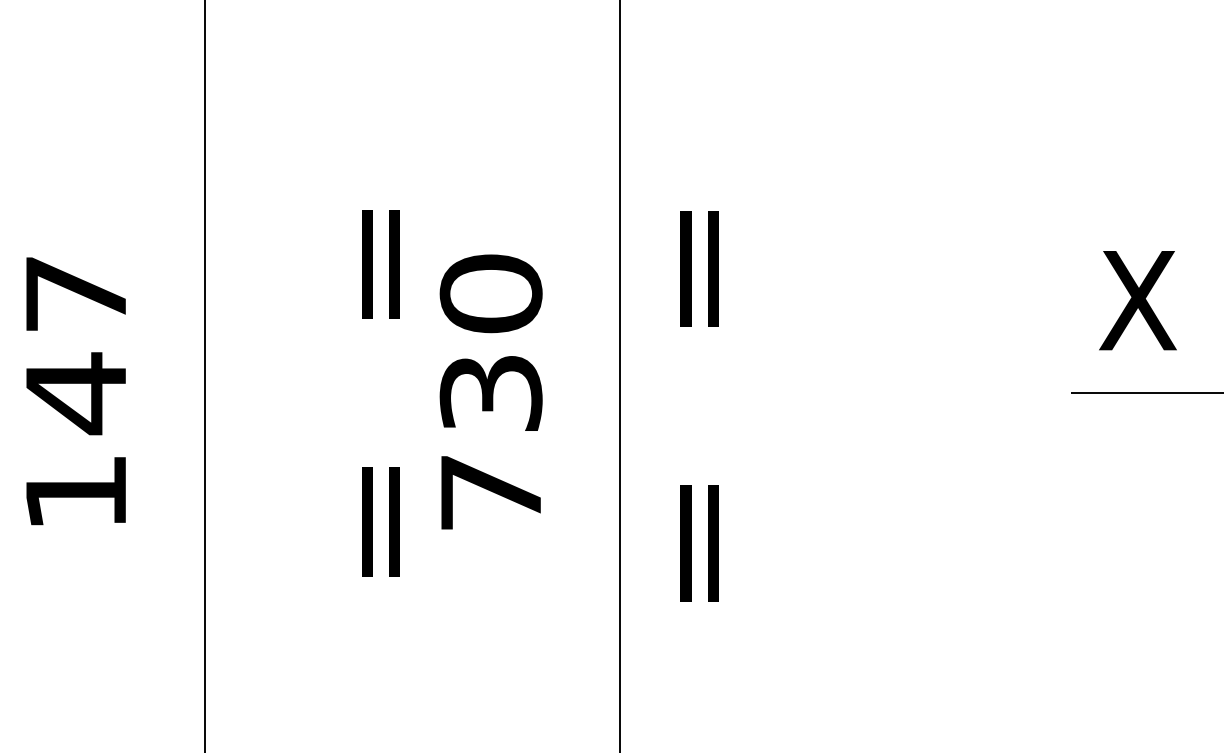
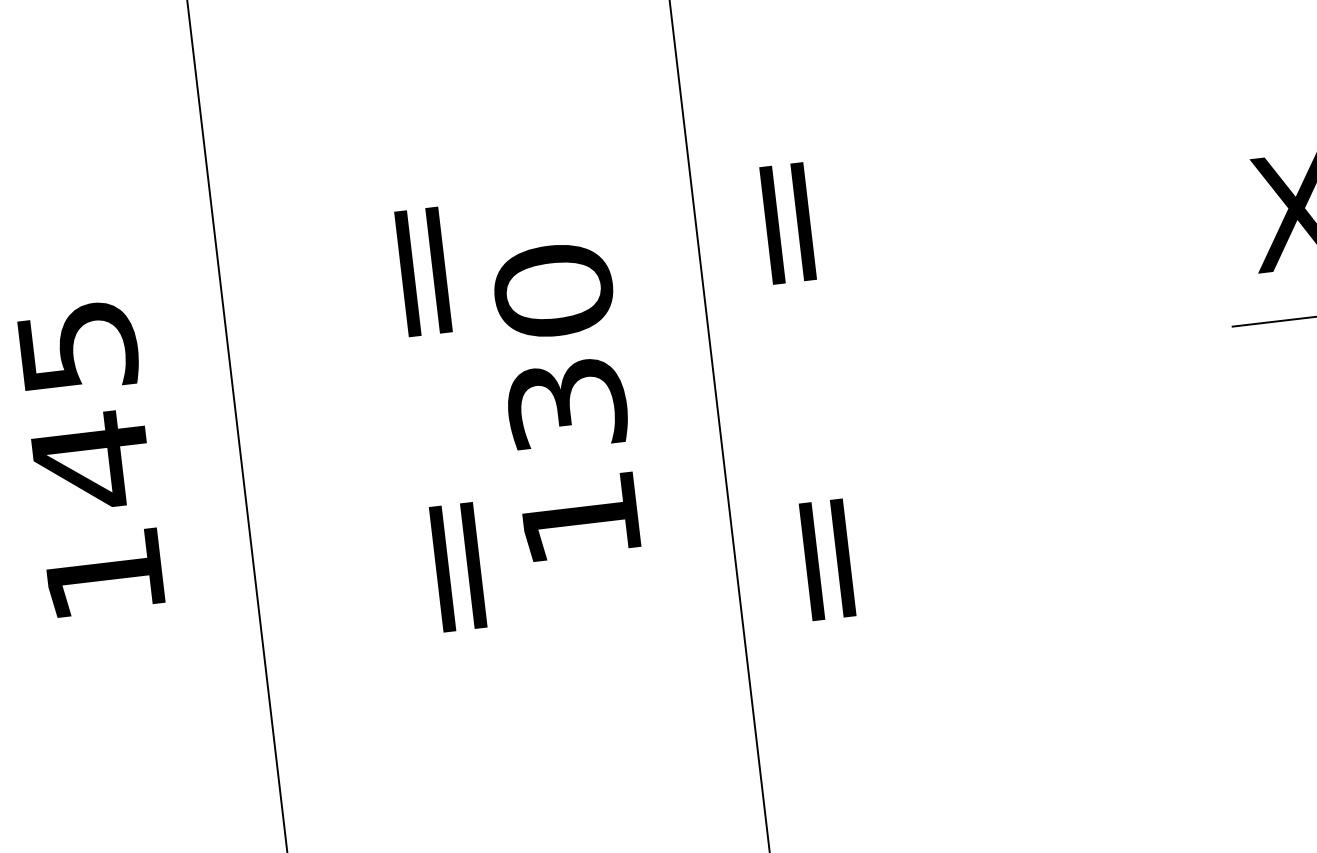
text: (76, 294) -> (78, 347), 147 -> 145
text: (699, 405) -> (807, 390), =  = -> =   =
text: (490, 492) -> (579, 518), 730 -> 130

